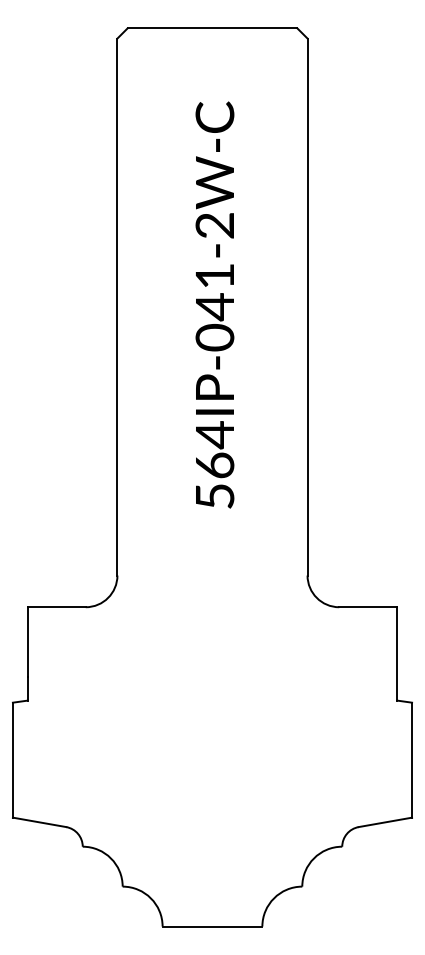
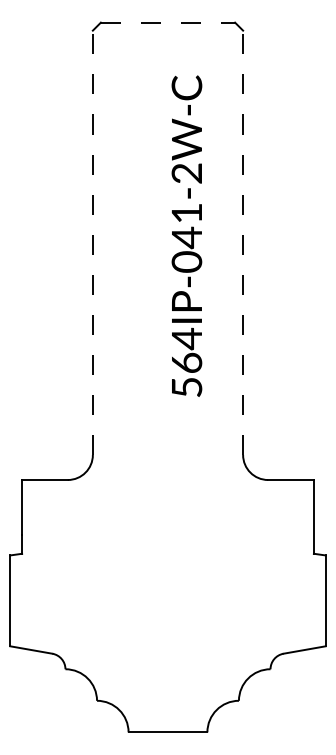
line: (213, 28) -> (168, 22), solid -> dashed
text: (214, 304) -> (186, 235), moved
line: (116, 306) -> (92, 242), solid -> dashed
line: (308, 306) -> (243, 242), solid -> dashed

